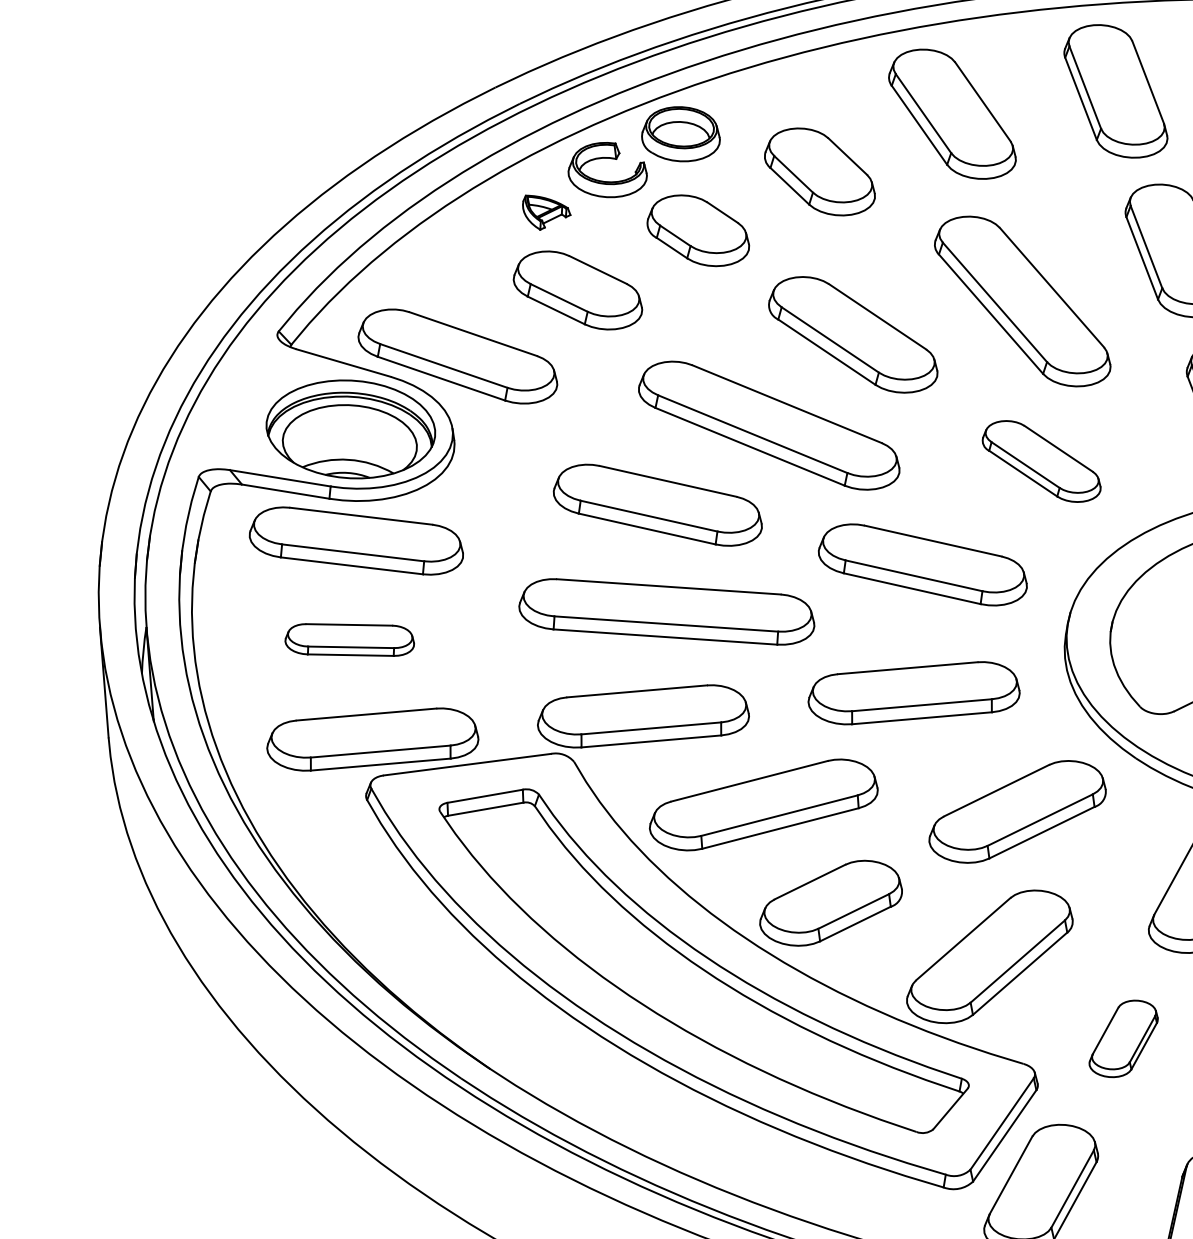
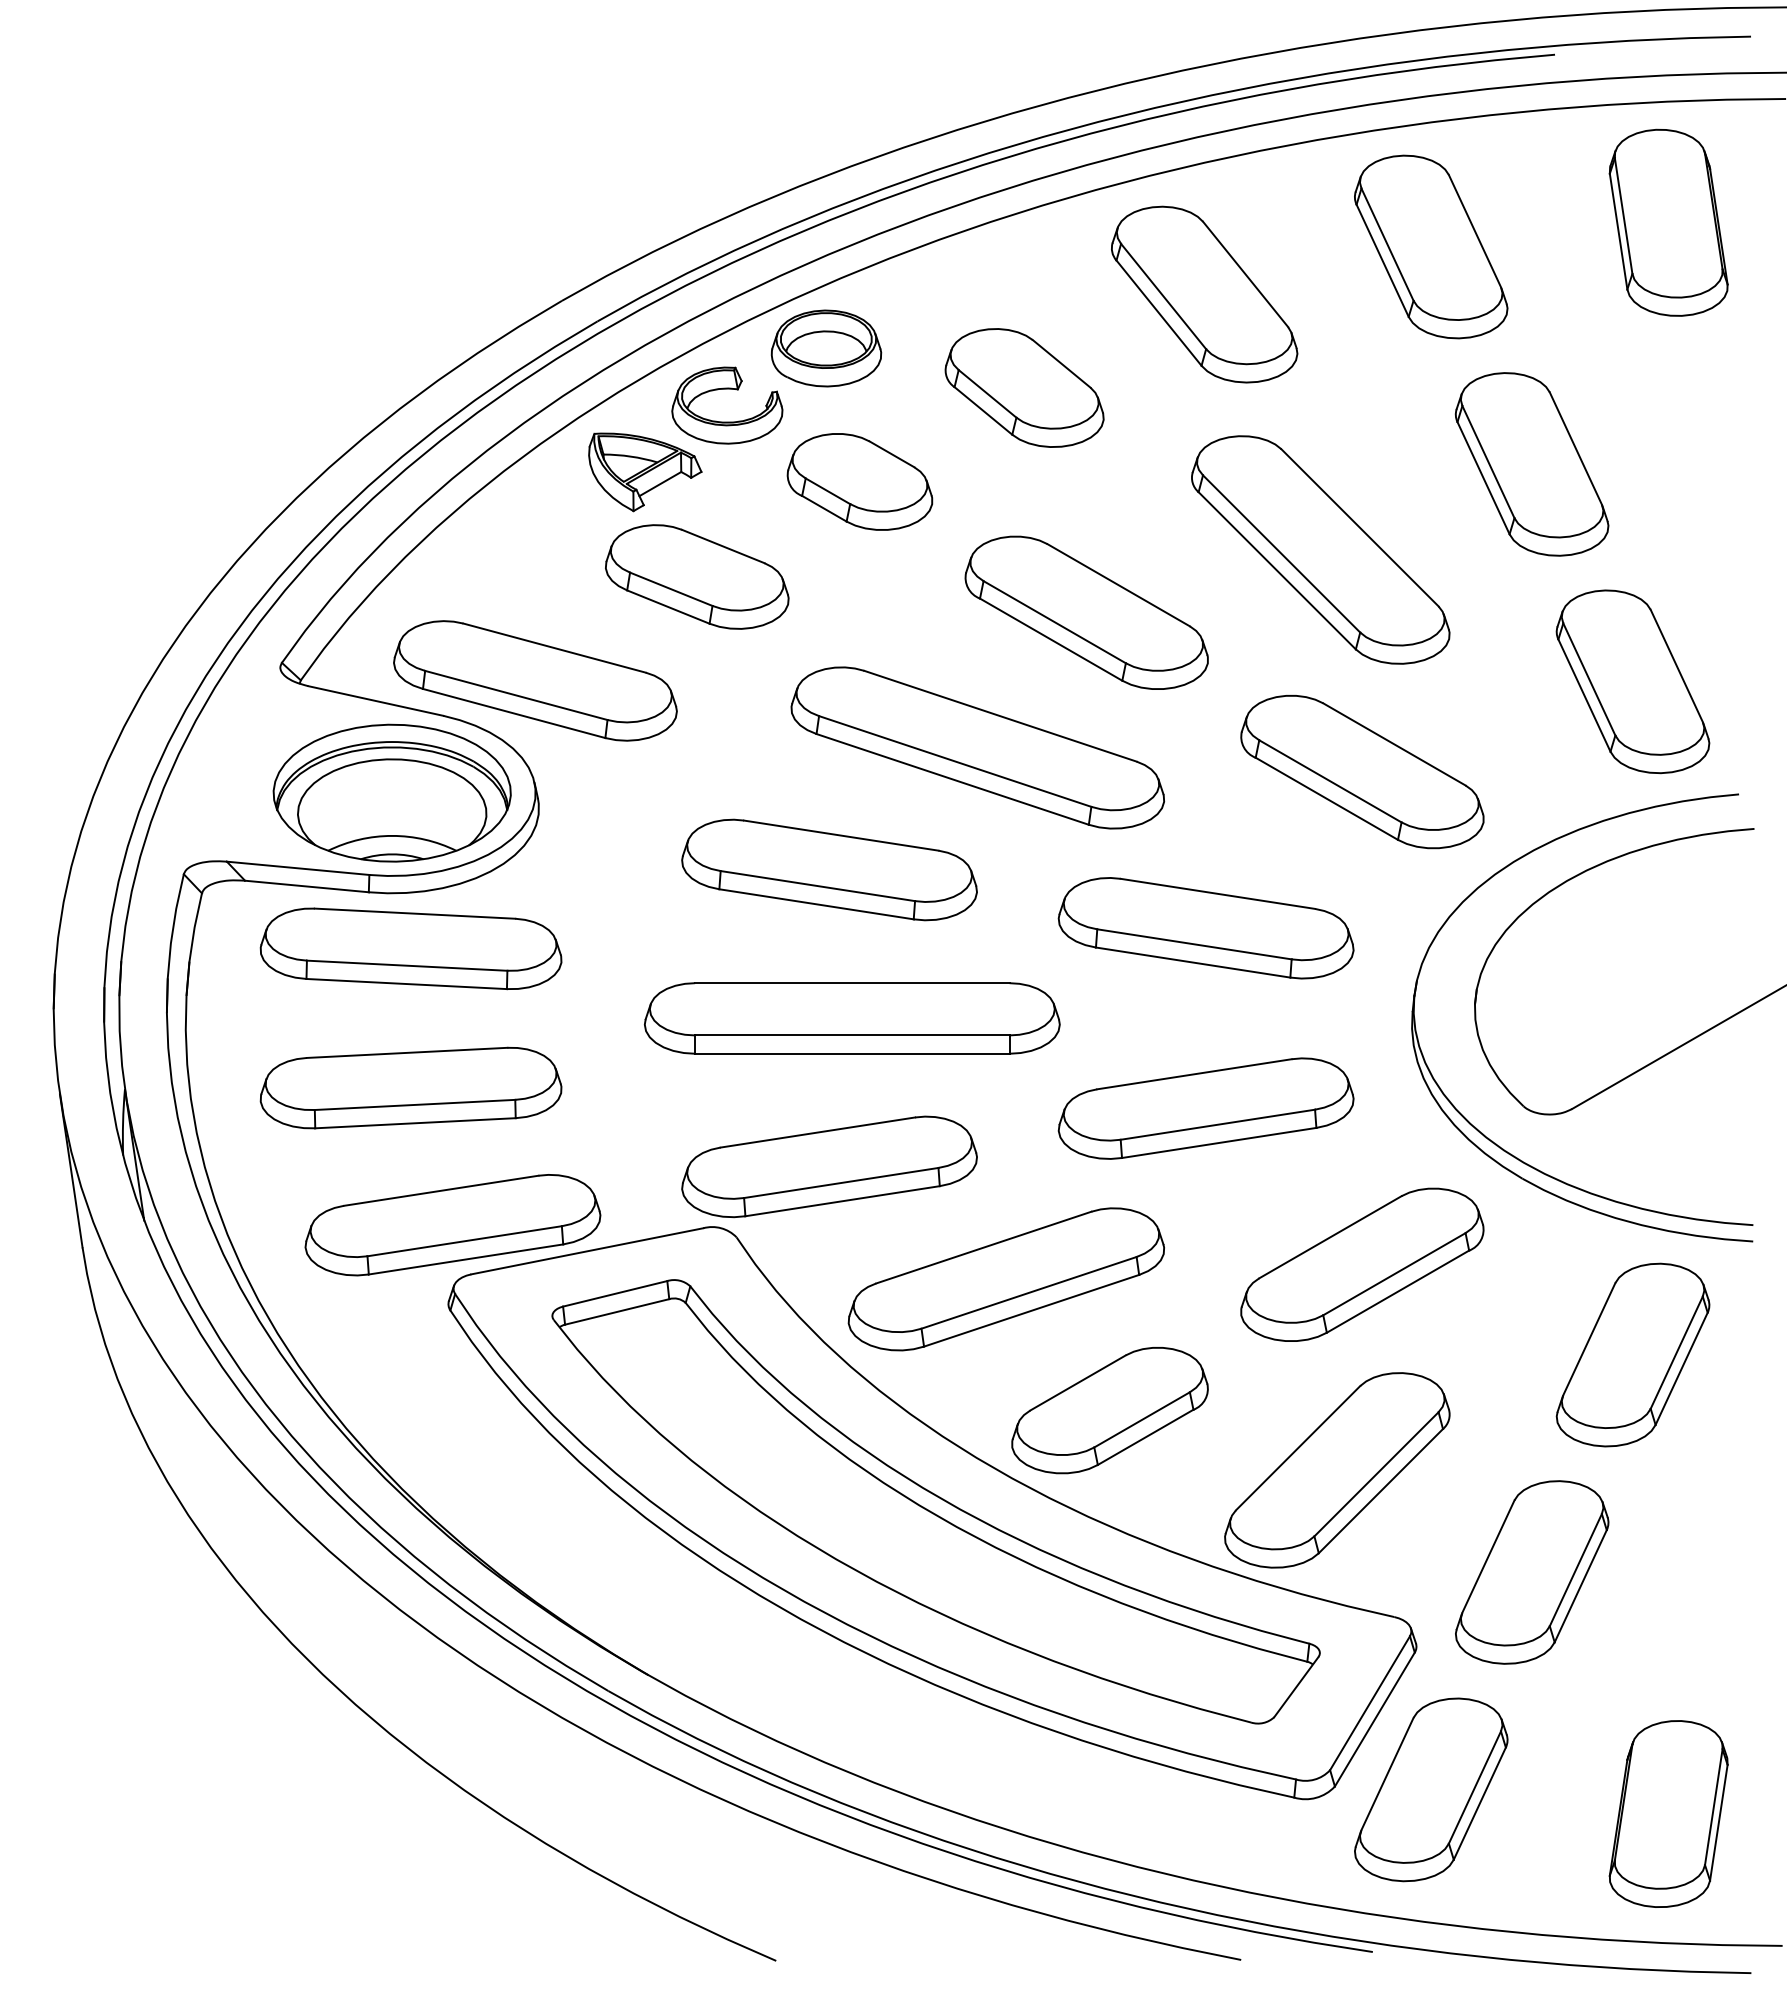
part: (546, 213) -> (645, 472), size x1.67
part: (1041, 461) -> (1362, 772), size x1.43
part: (349, 639) -> (410, 1087), size x1.67
part: (1124, 1038) -> (1532, 1572), size x1.67

